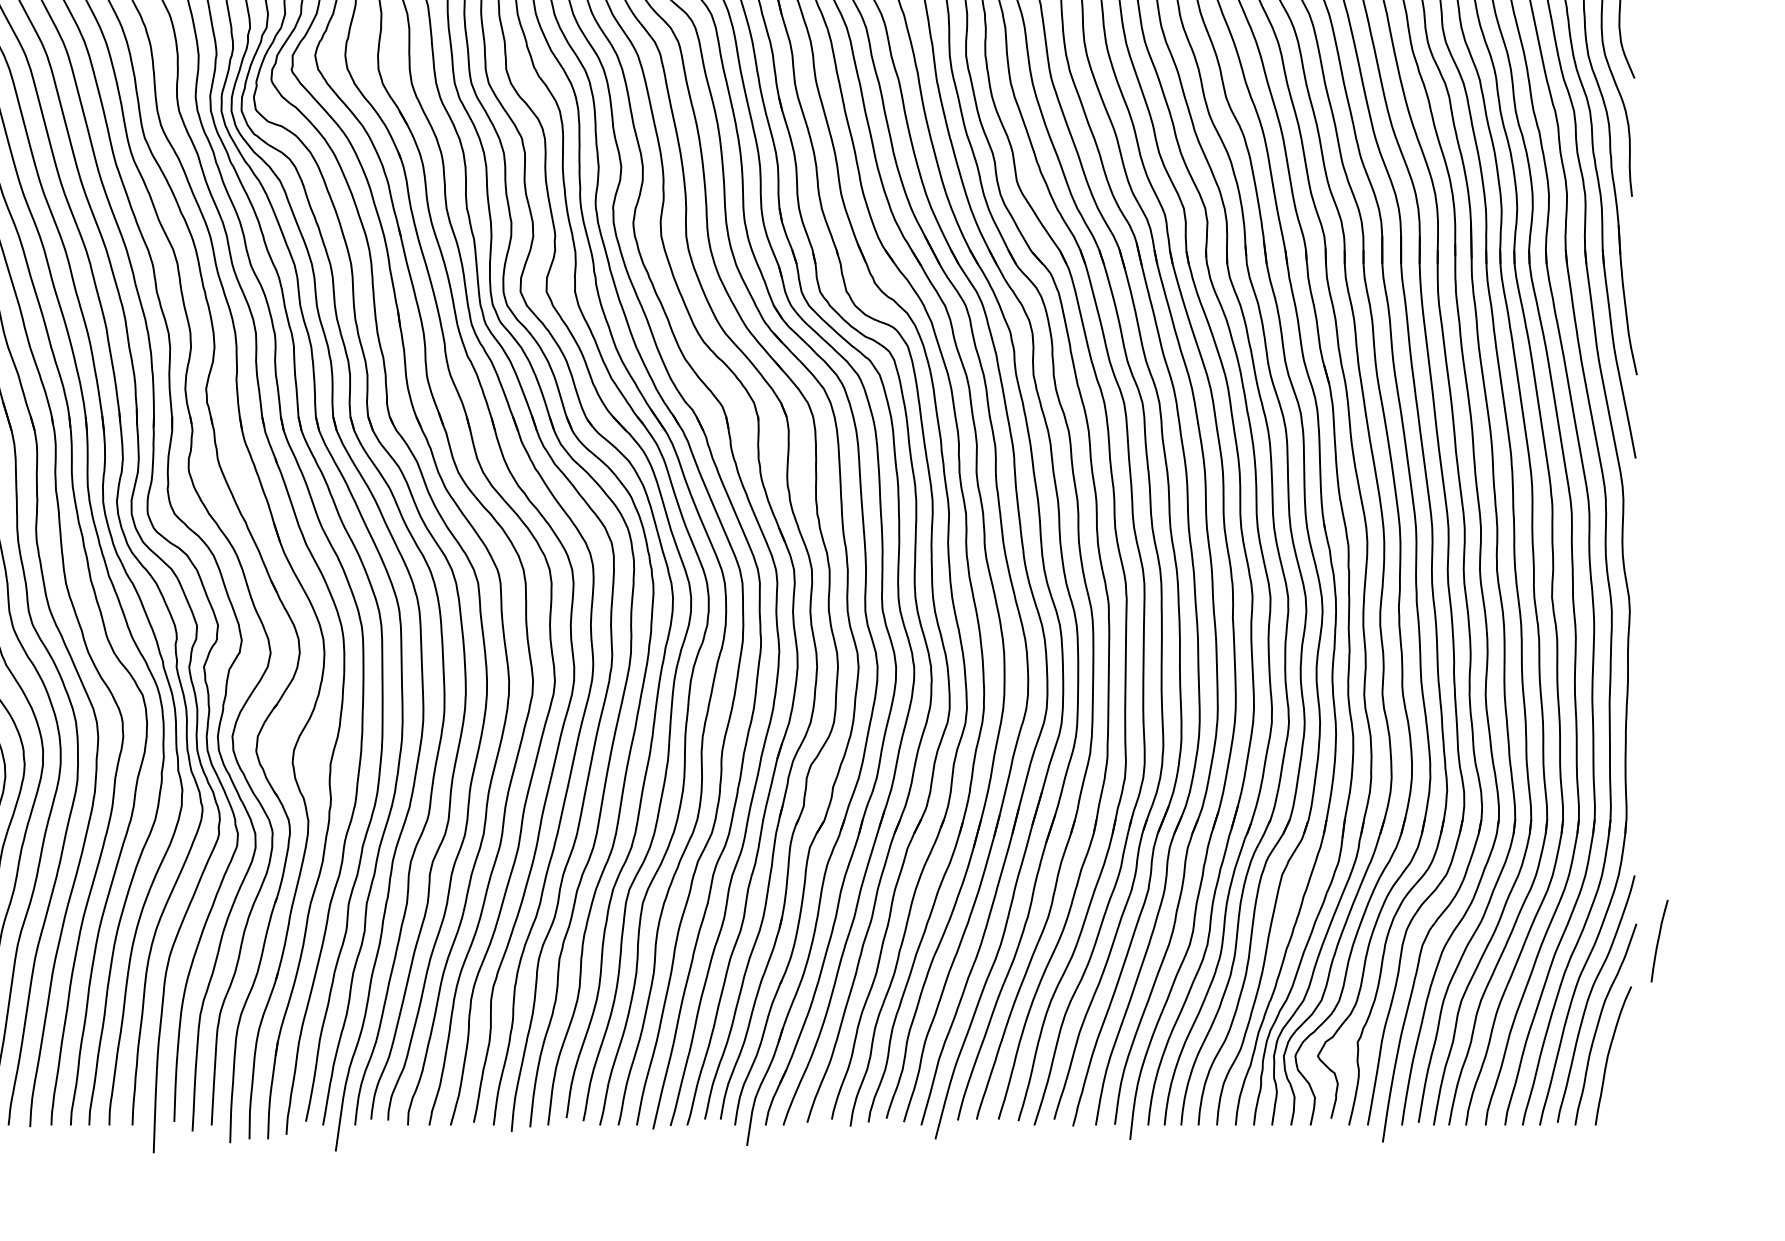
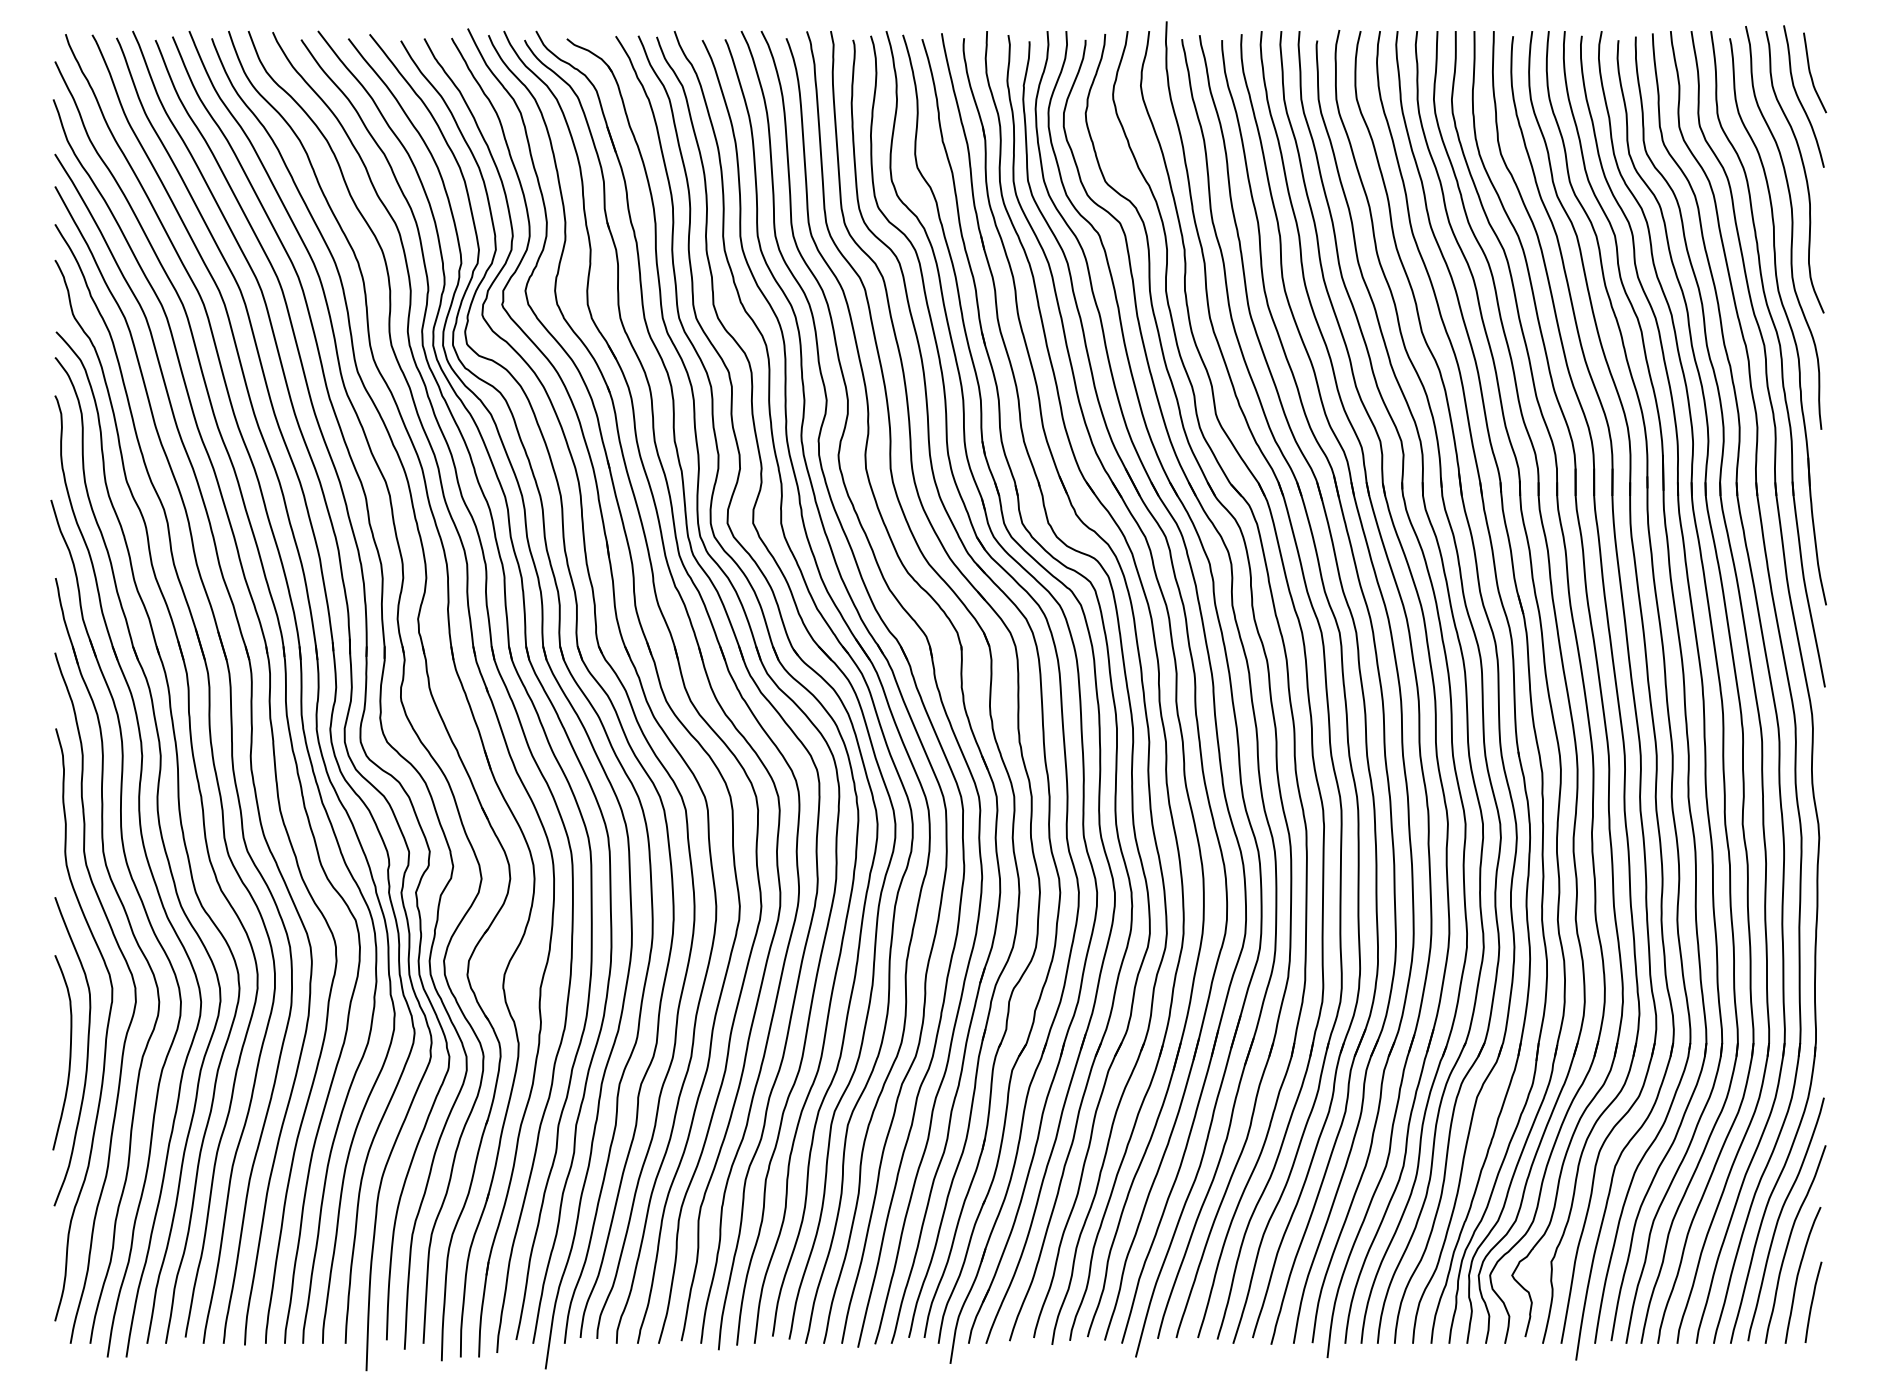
curve: (1659, 940) -> (1813, 1301), moved

